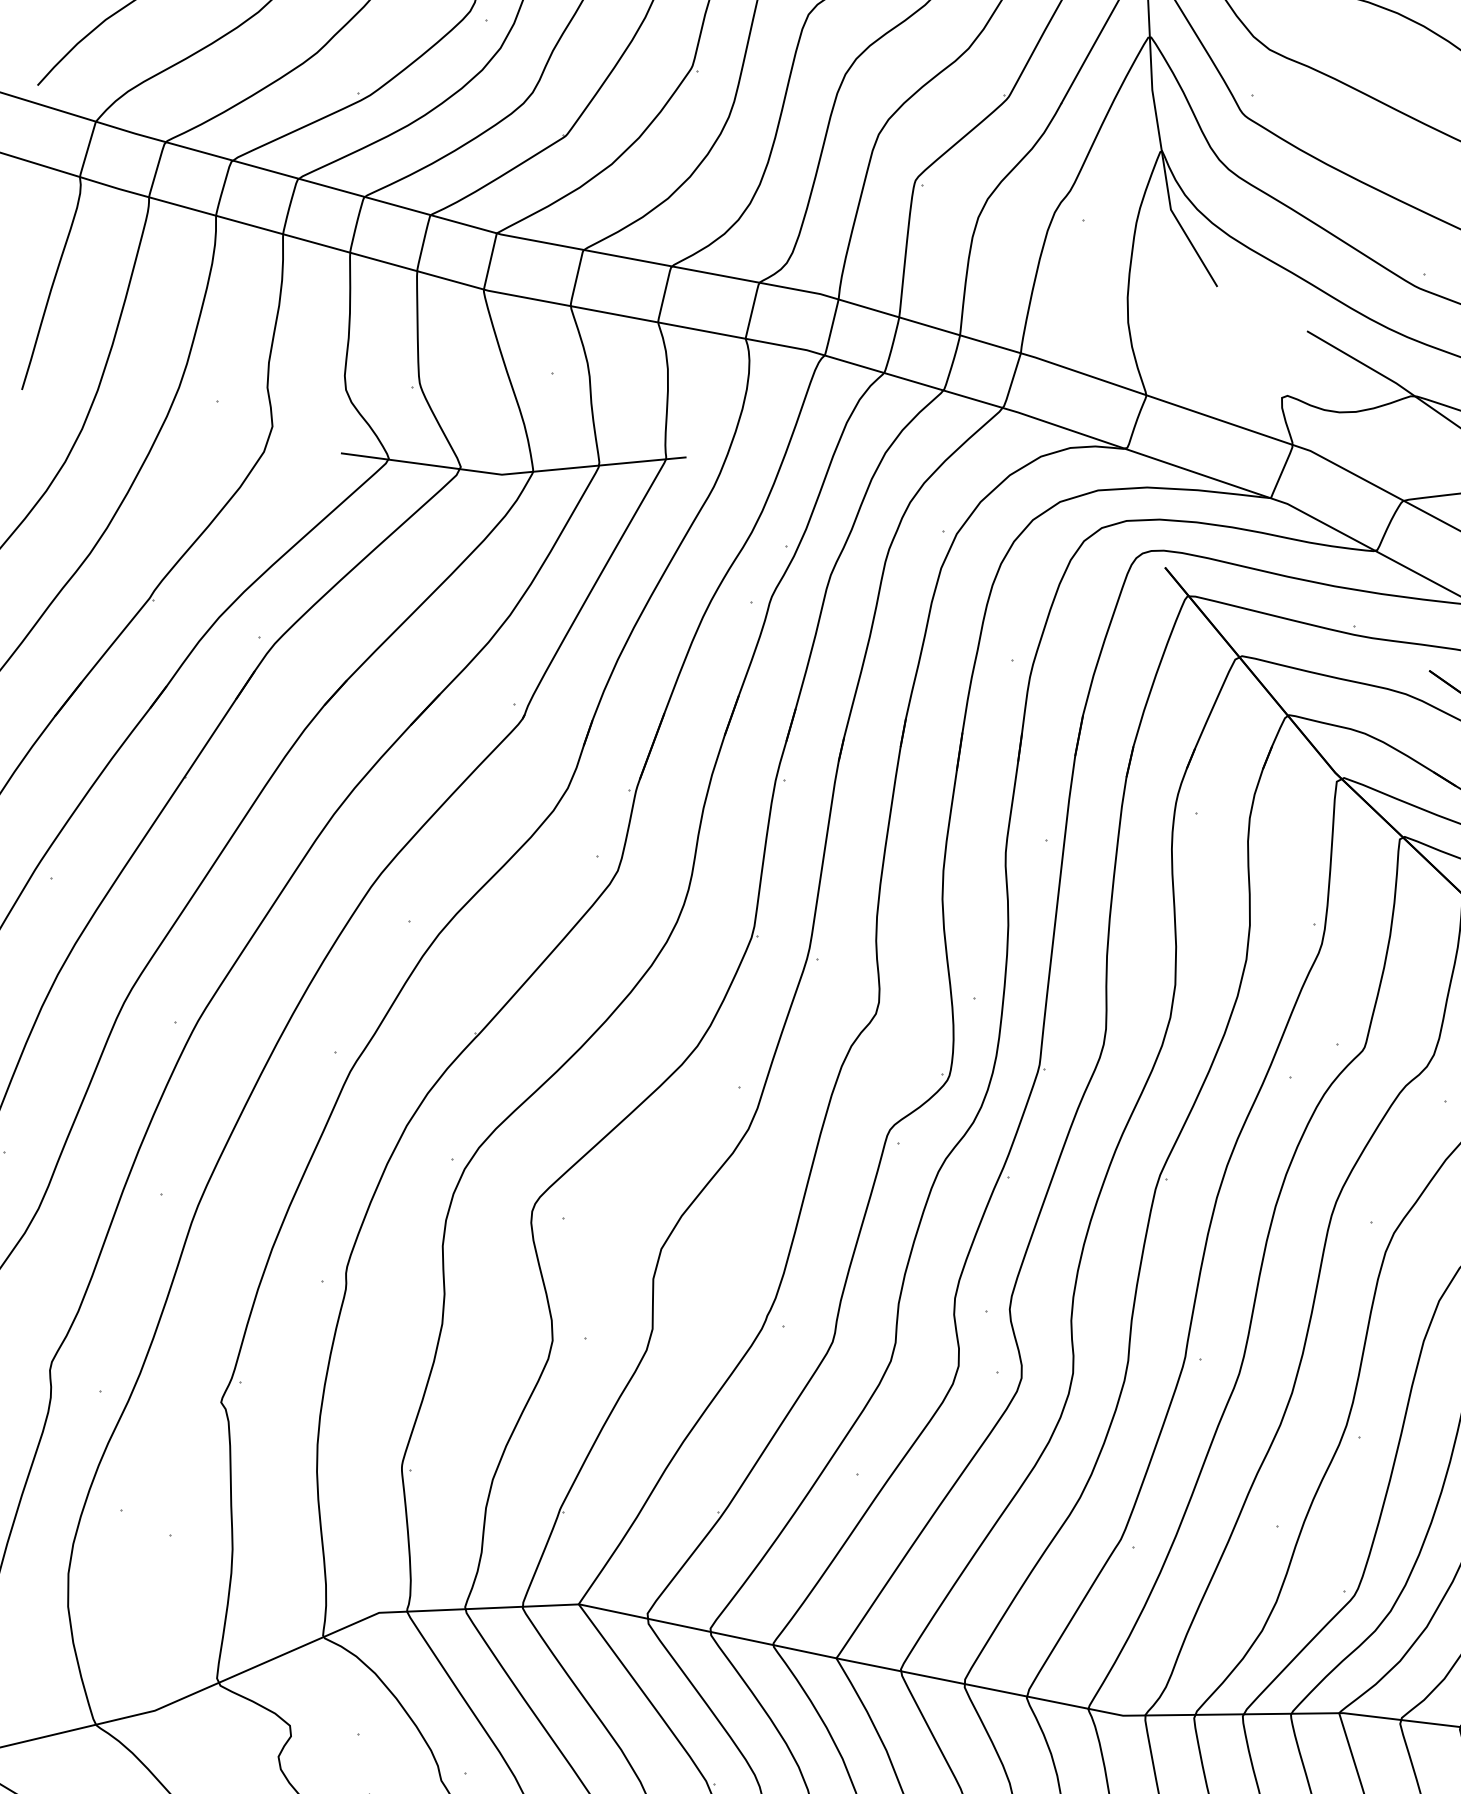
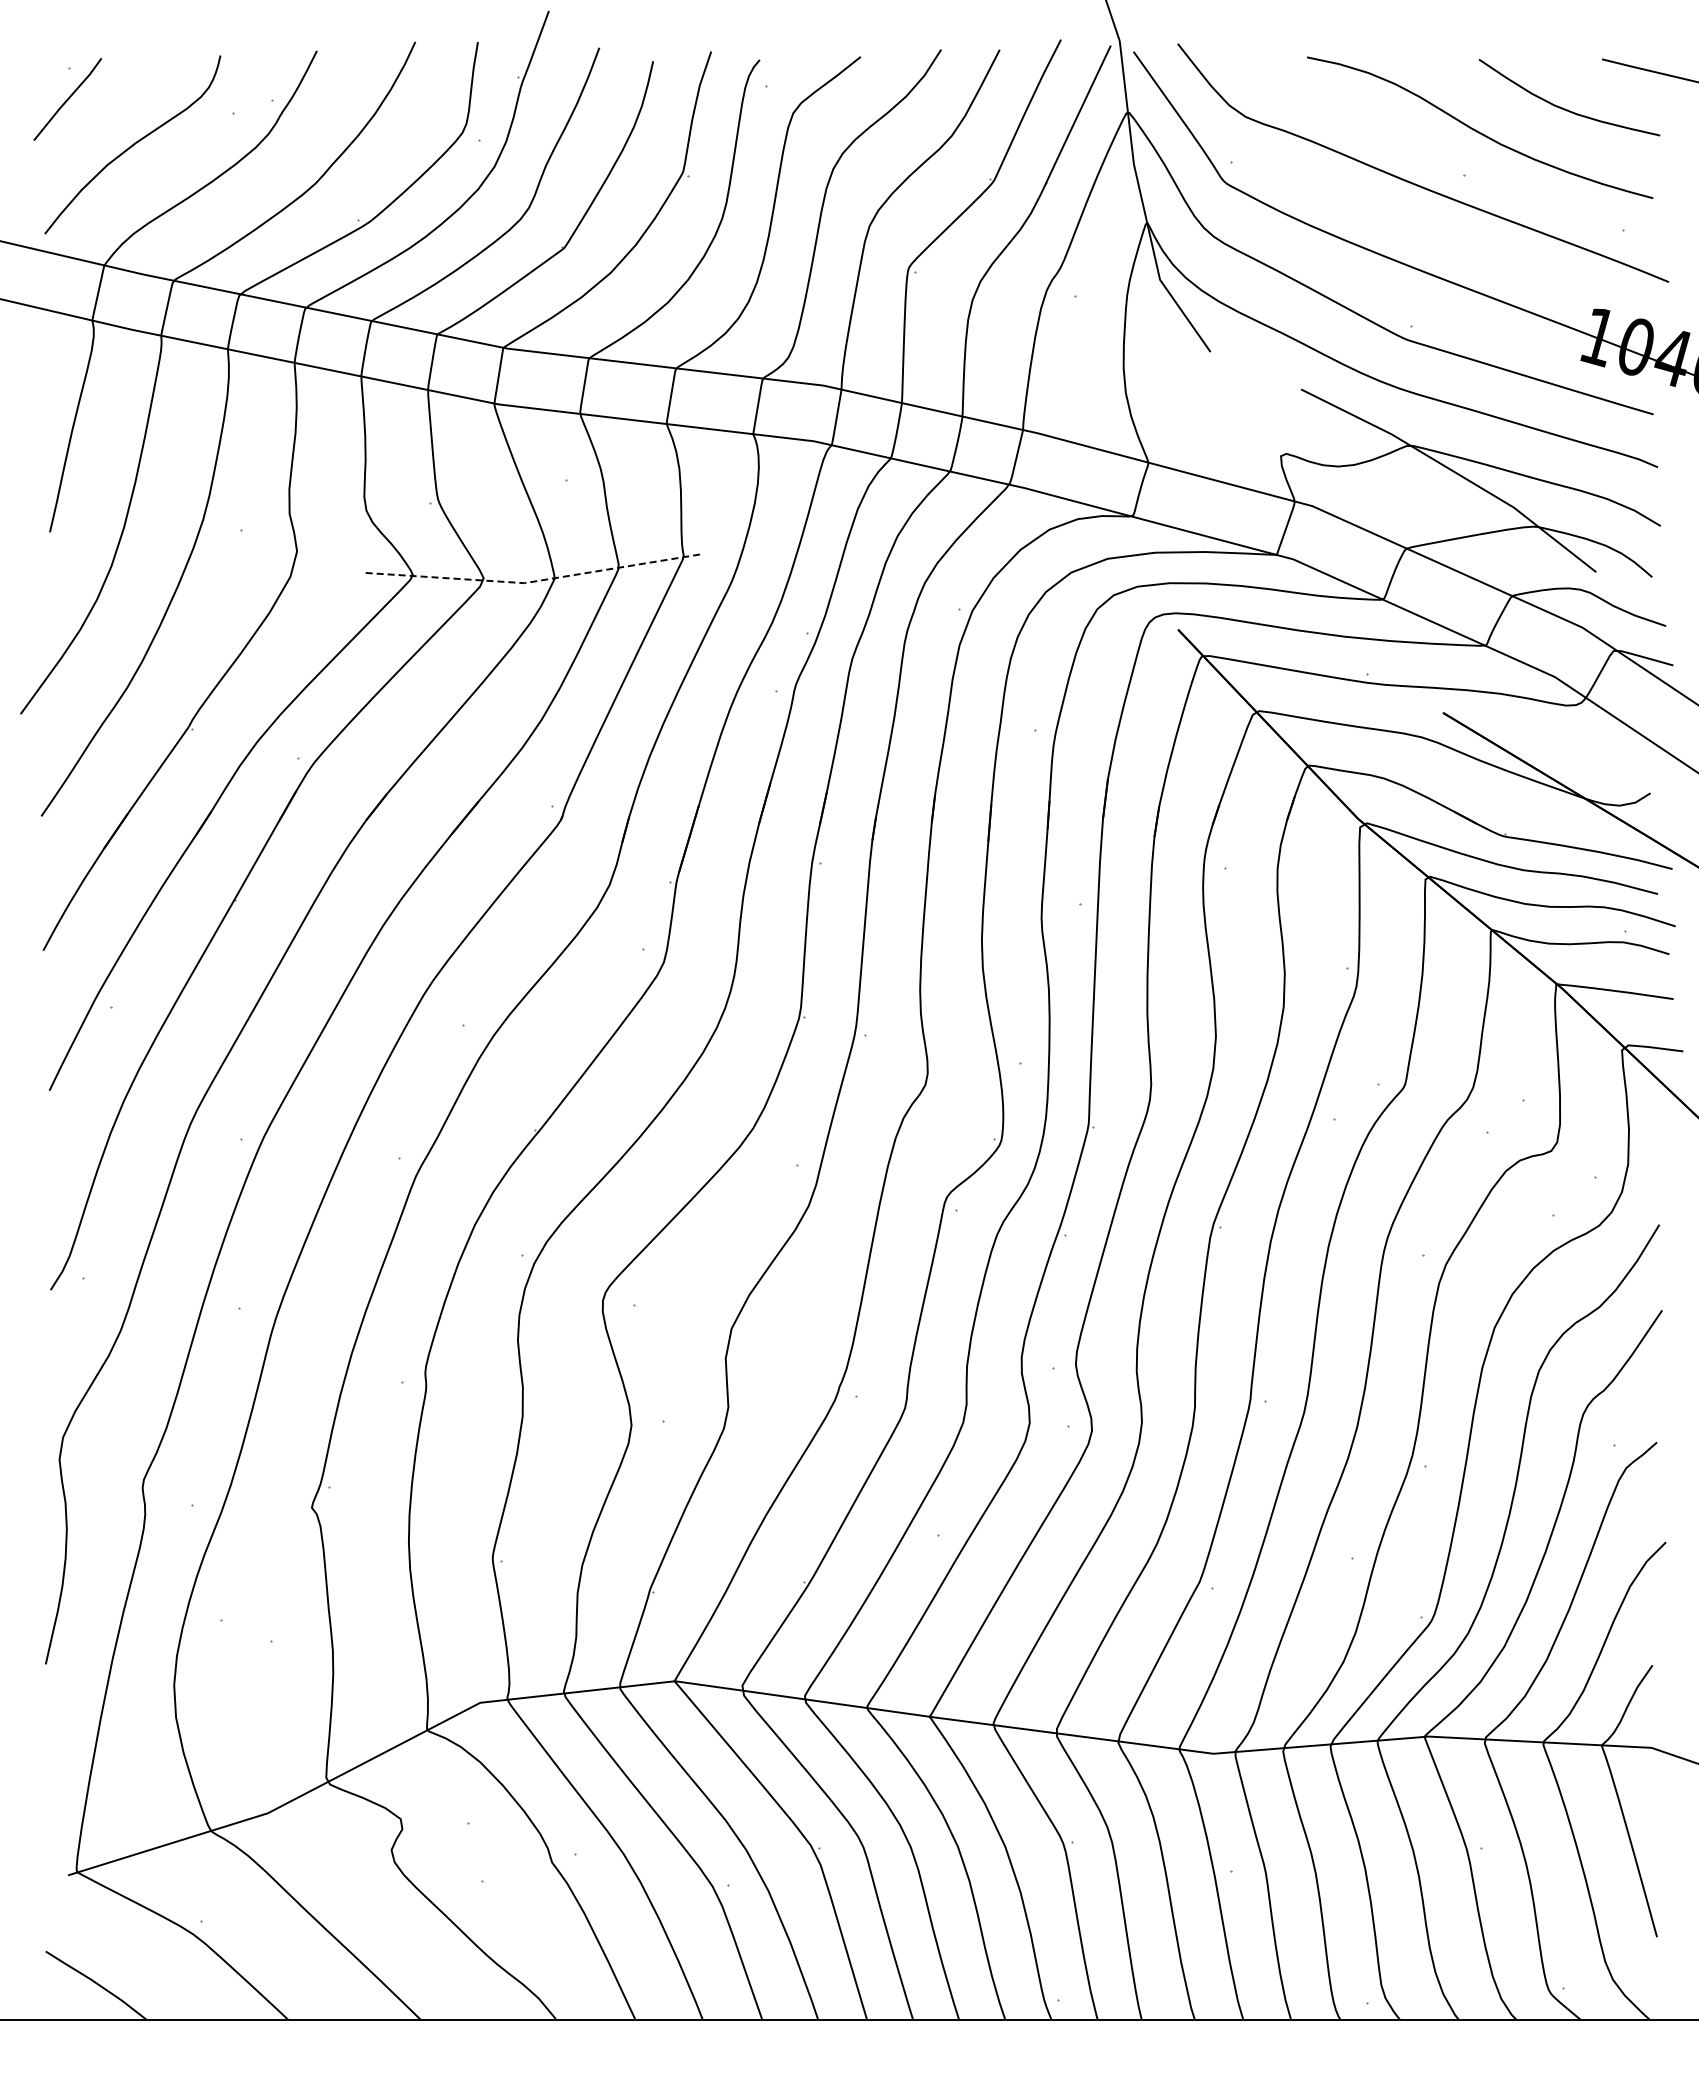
line: (513, 473) -> (535, 581), solid -> dashed

